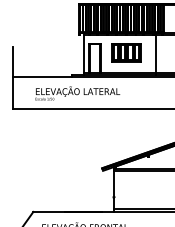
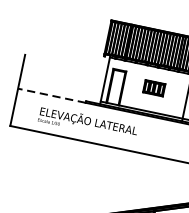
part: (126, 52) -> (154, 87), size x0.6
line: (42, 76) -> (51, 95), solid -> dashed

